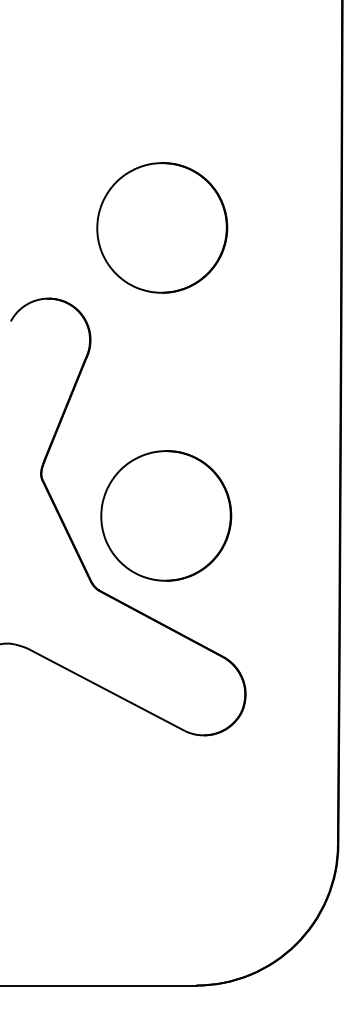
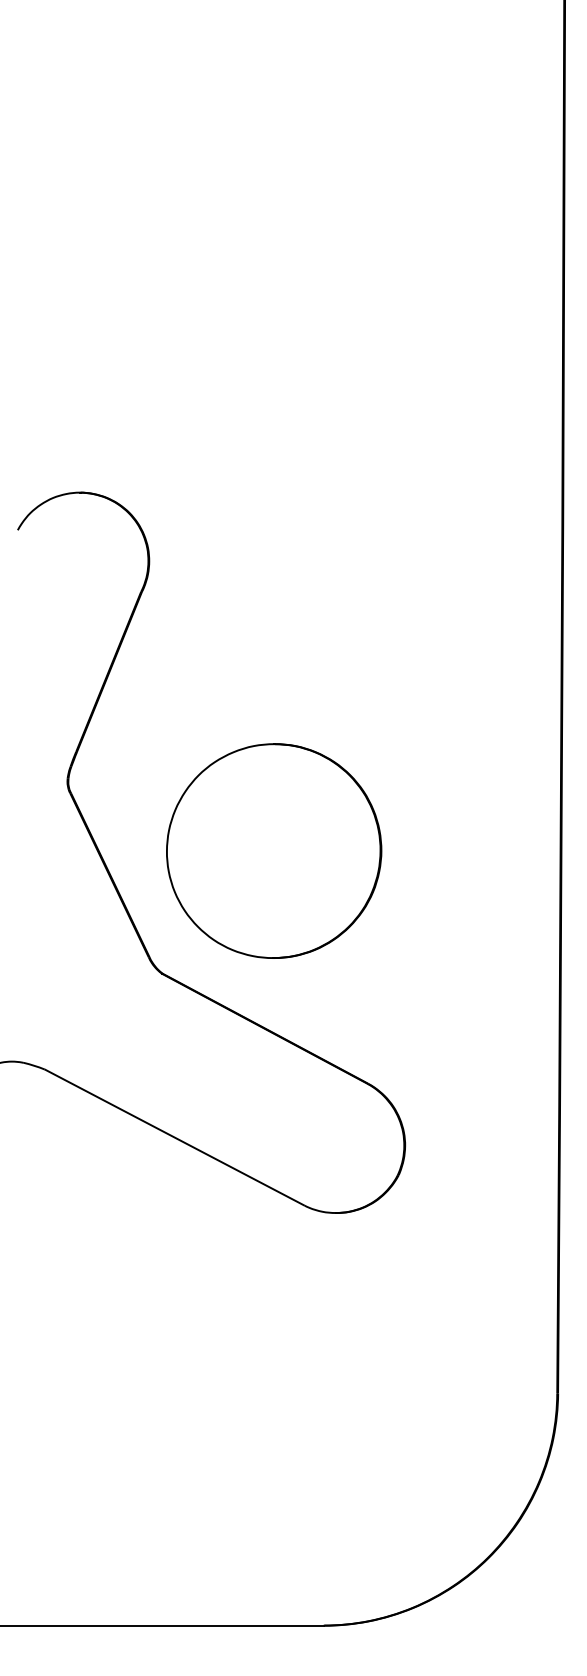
part: (162, 227) -> (267, 375), removed

